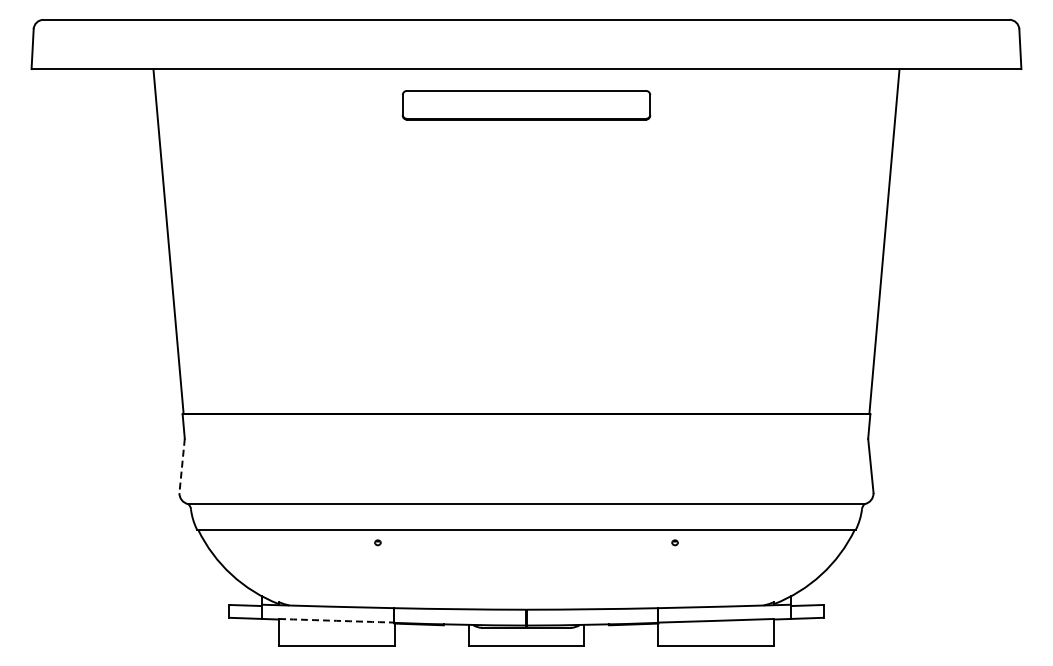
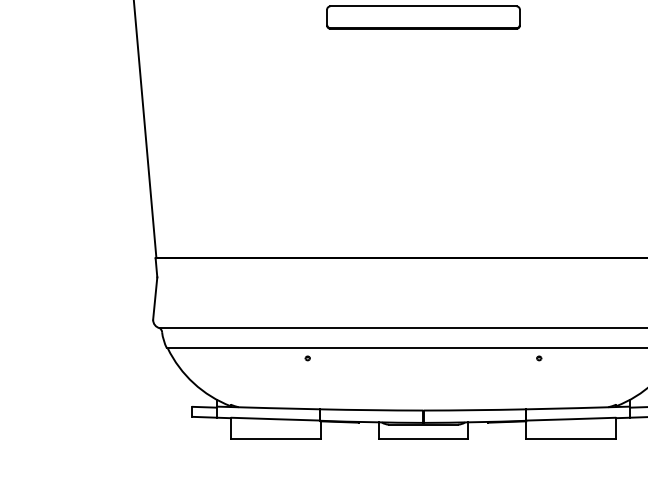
line: (182, 466) -> (155, 298), dashed -> solid
arc: (336, 620) -> (275, 418), dashed -> solid

